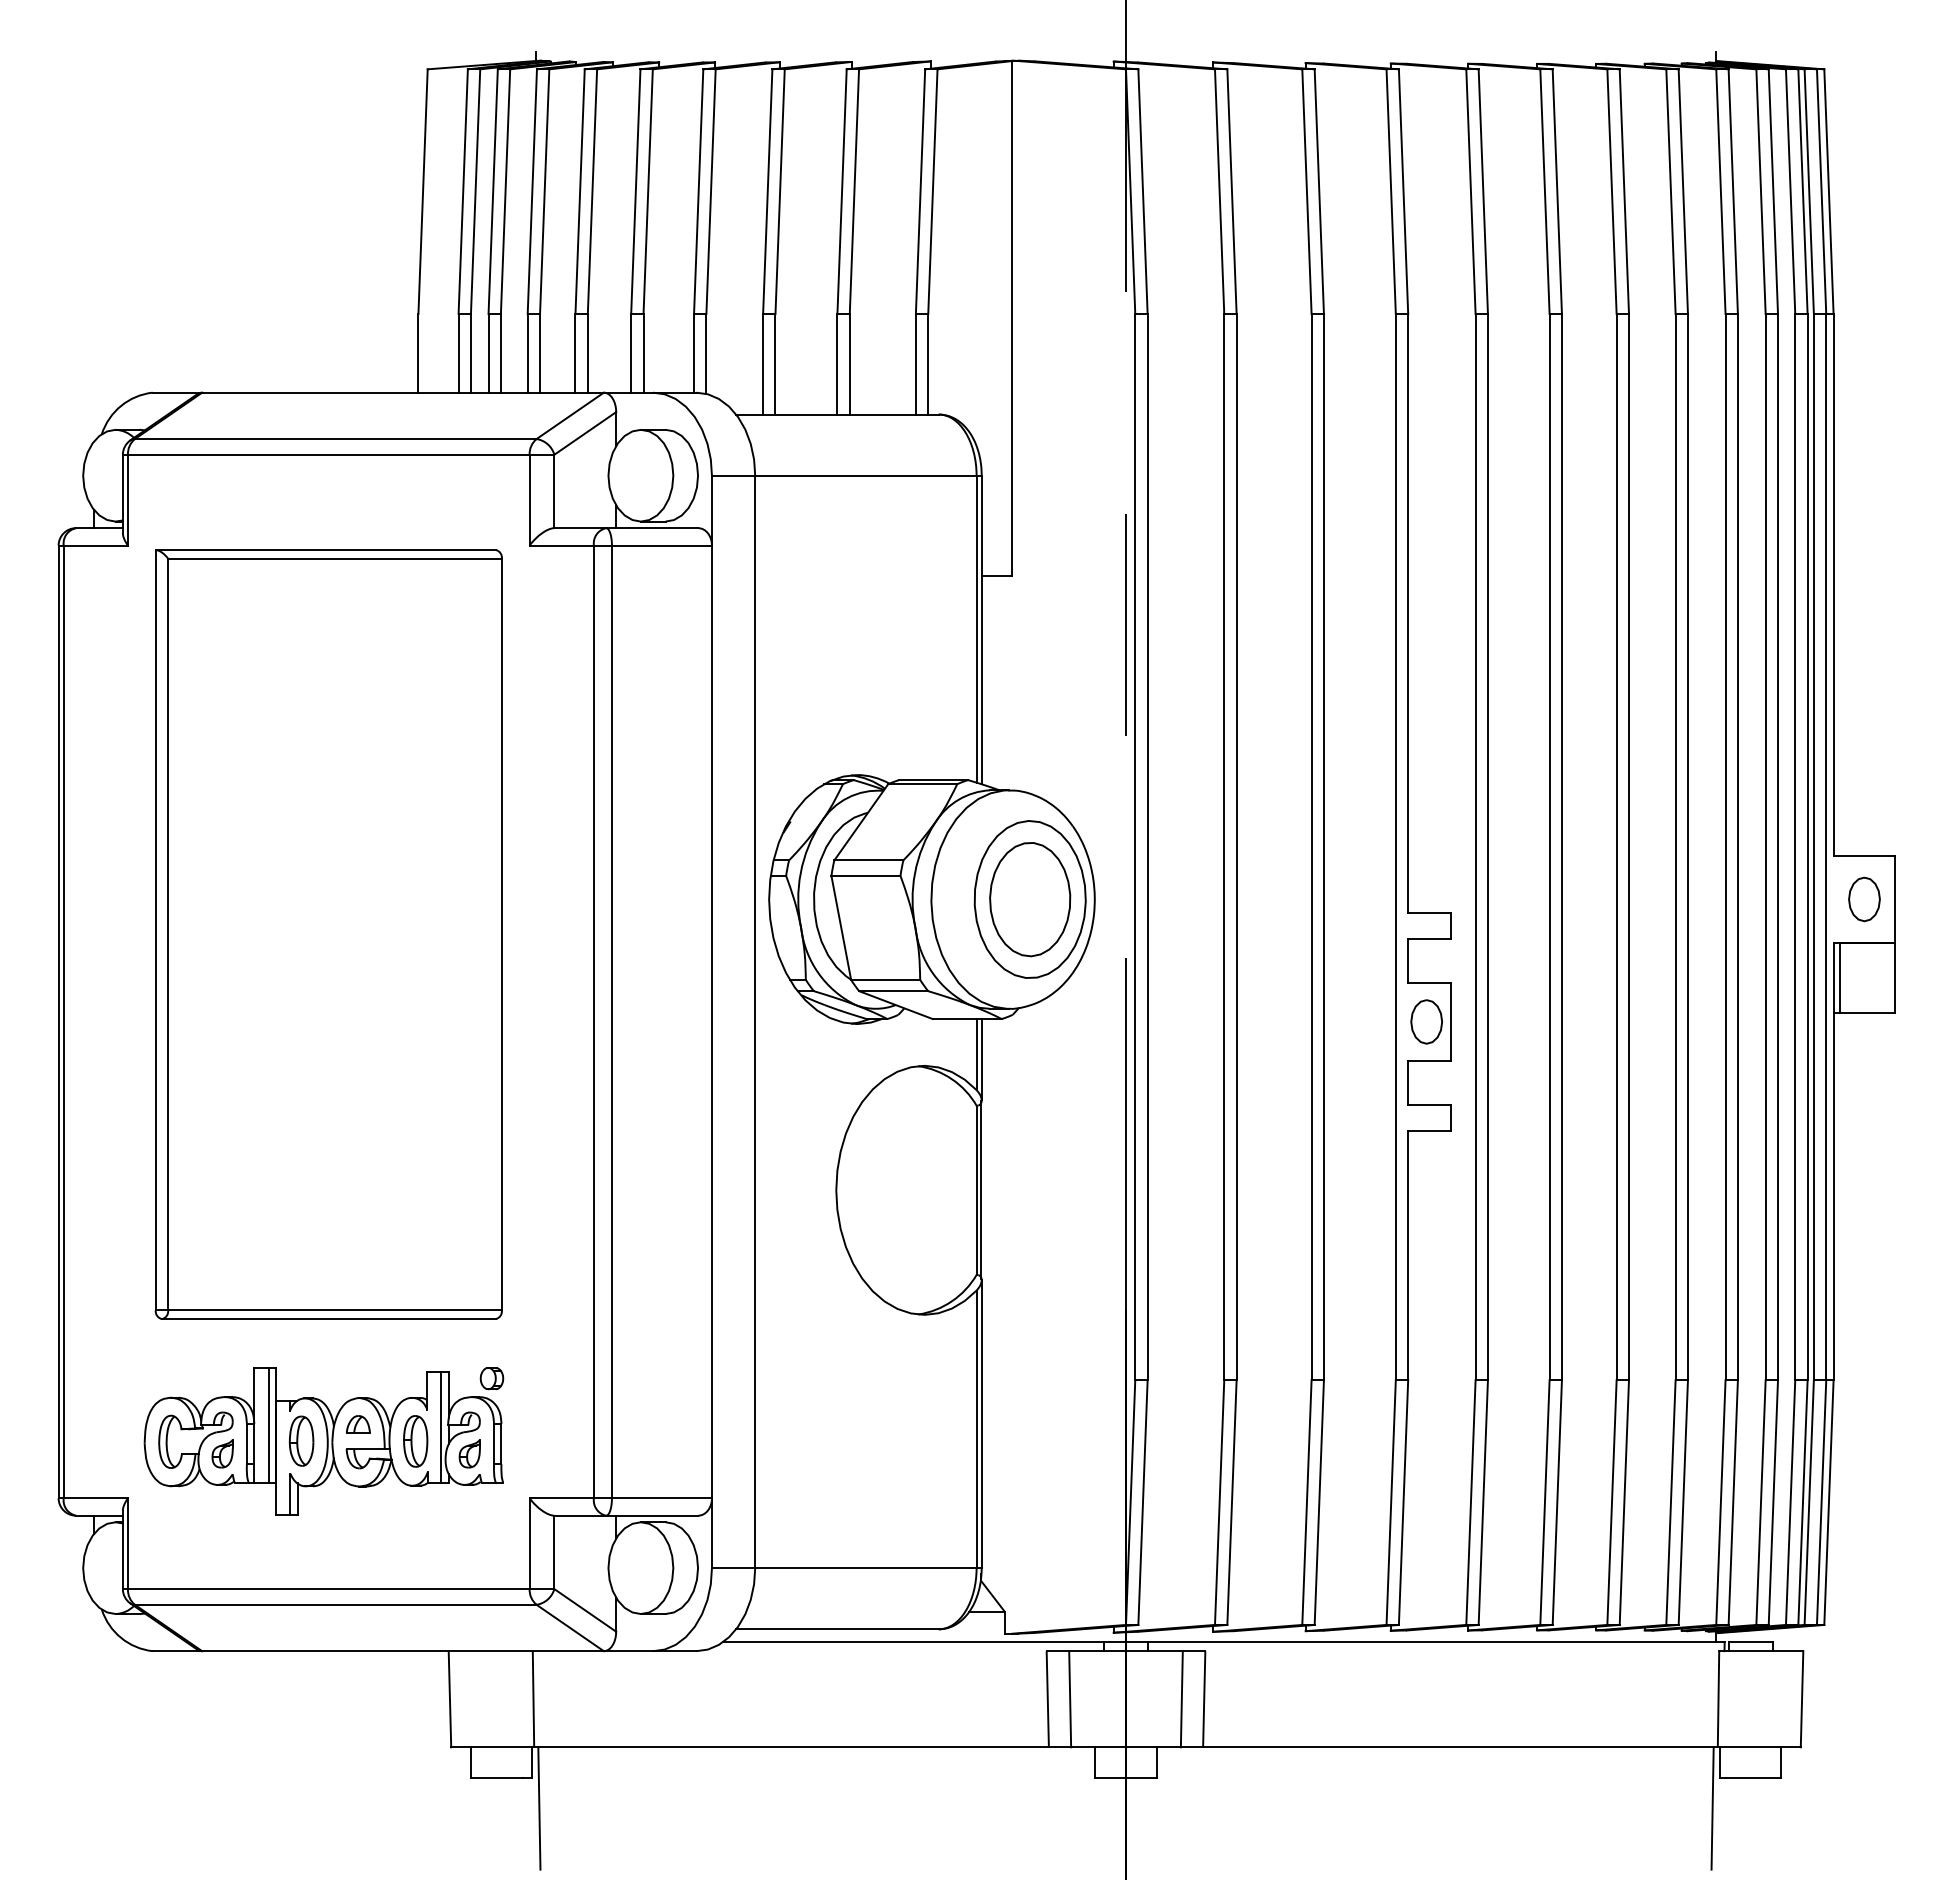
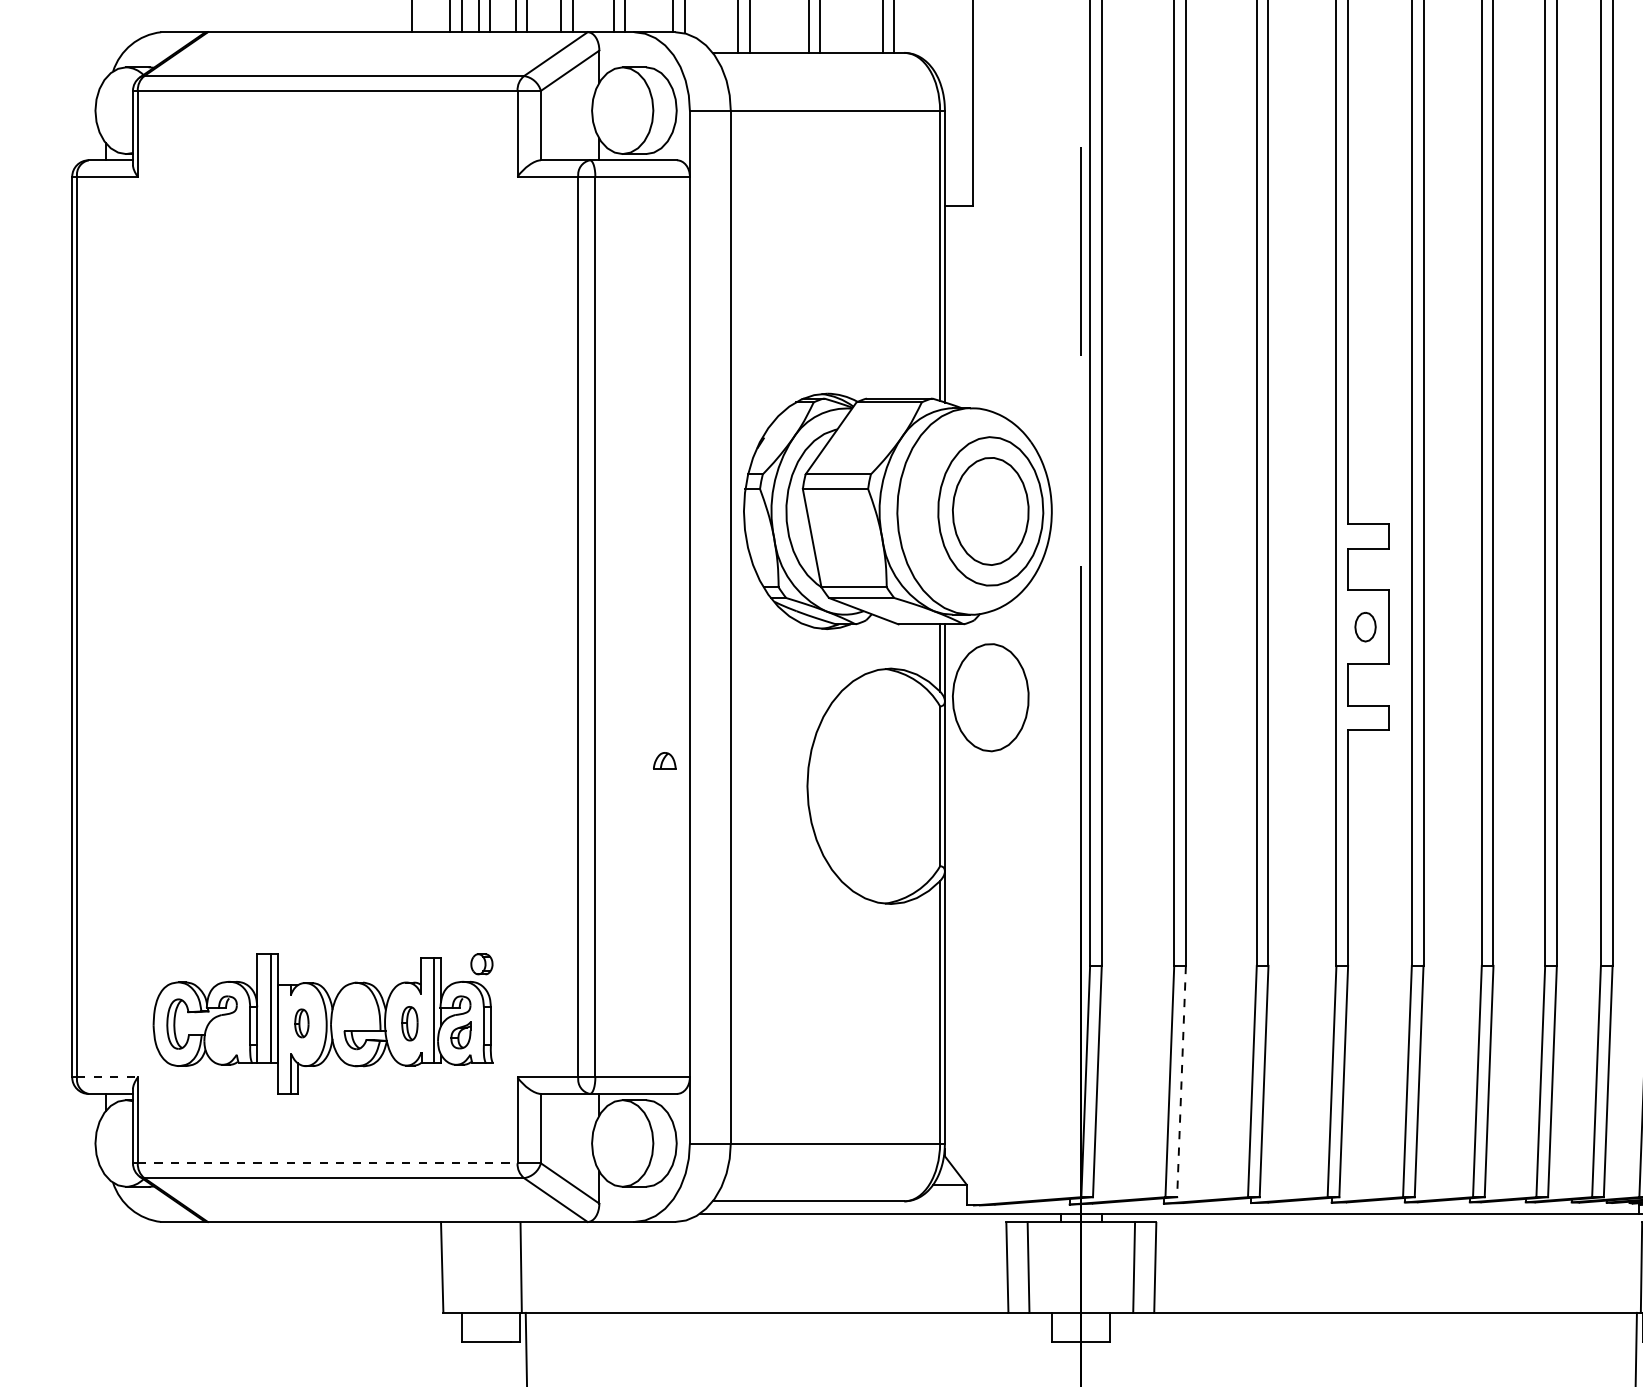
part: (328, 934) -> (327, 544), removed
part: (1426, 1021) -> (1365, 626), size x0.7
part: (1030, 1096) -> (991, 697), added
part: (358, 1424) -> (664, 760), moved
part: (301, 1440) -> (301, 1022), size x0.6
part: (415, 1441) -> (409, 1023), size x0.7
part: (222, 1453) -> (227, 1035), removed
line: (96, 1498) -> (108, 1077), solid -> dashed
line: (1231, 1503) -> (1181, 1082), solid -> dashed
line: (328, 1589) -> (327, 1163), solid -> dashed

